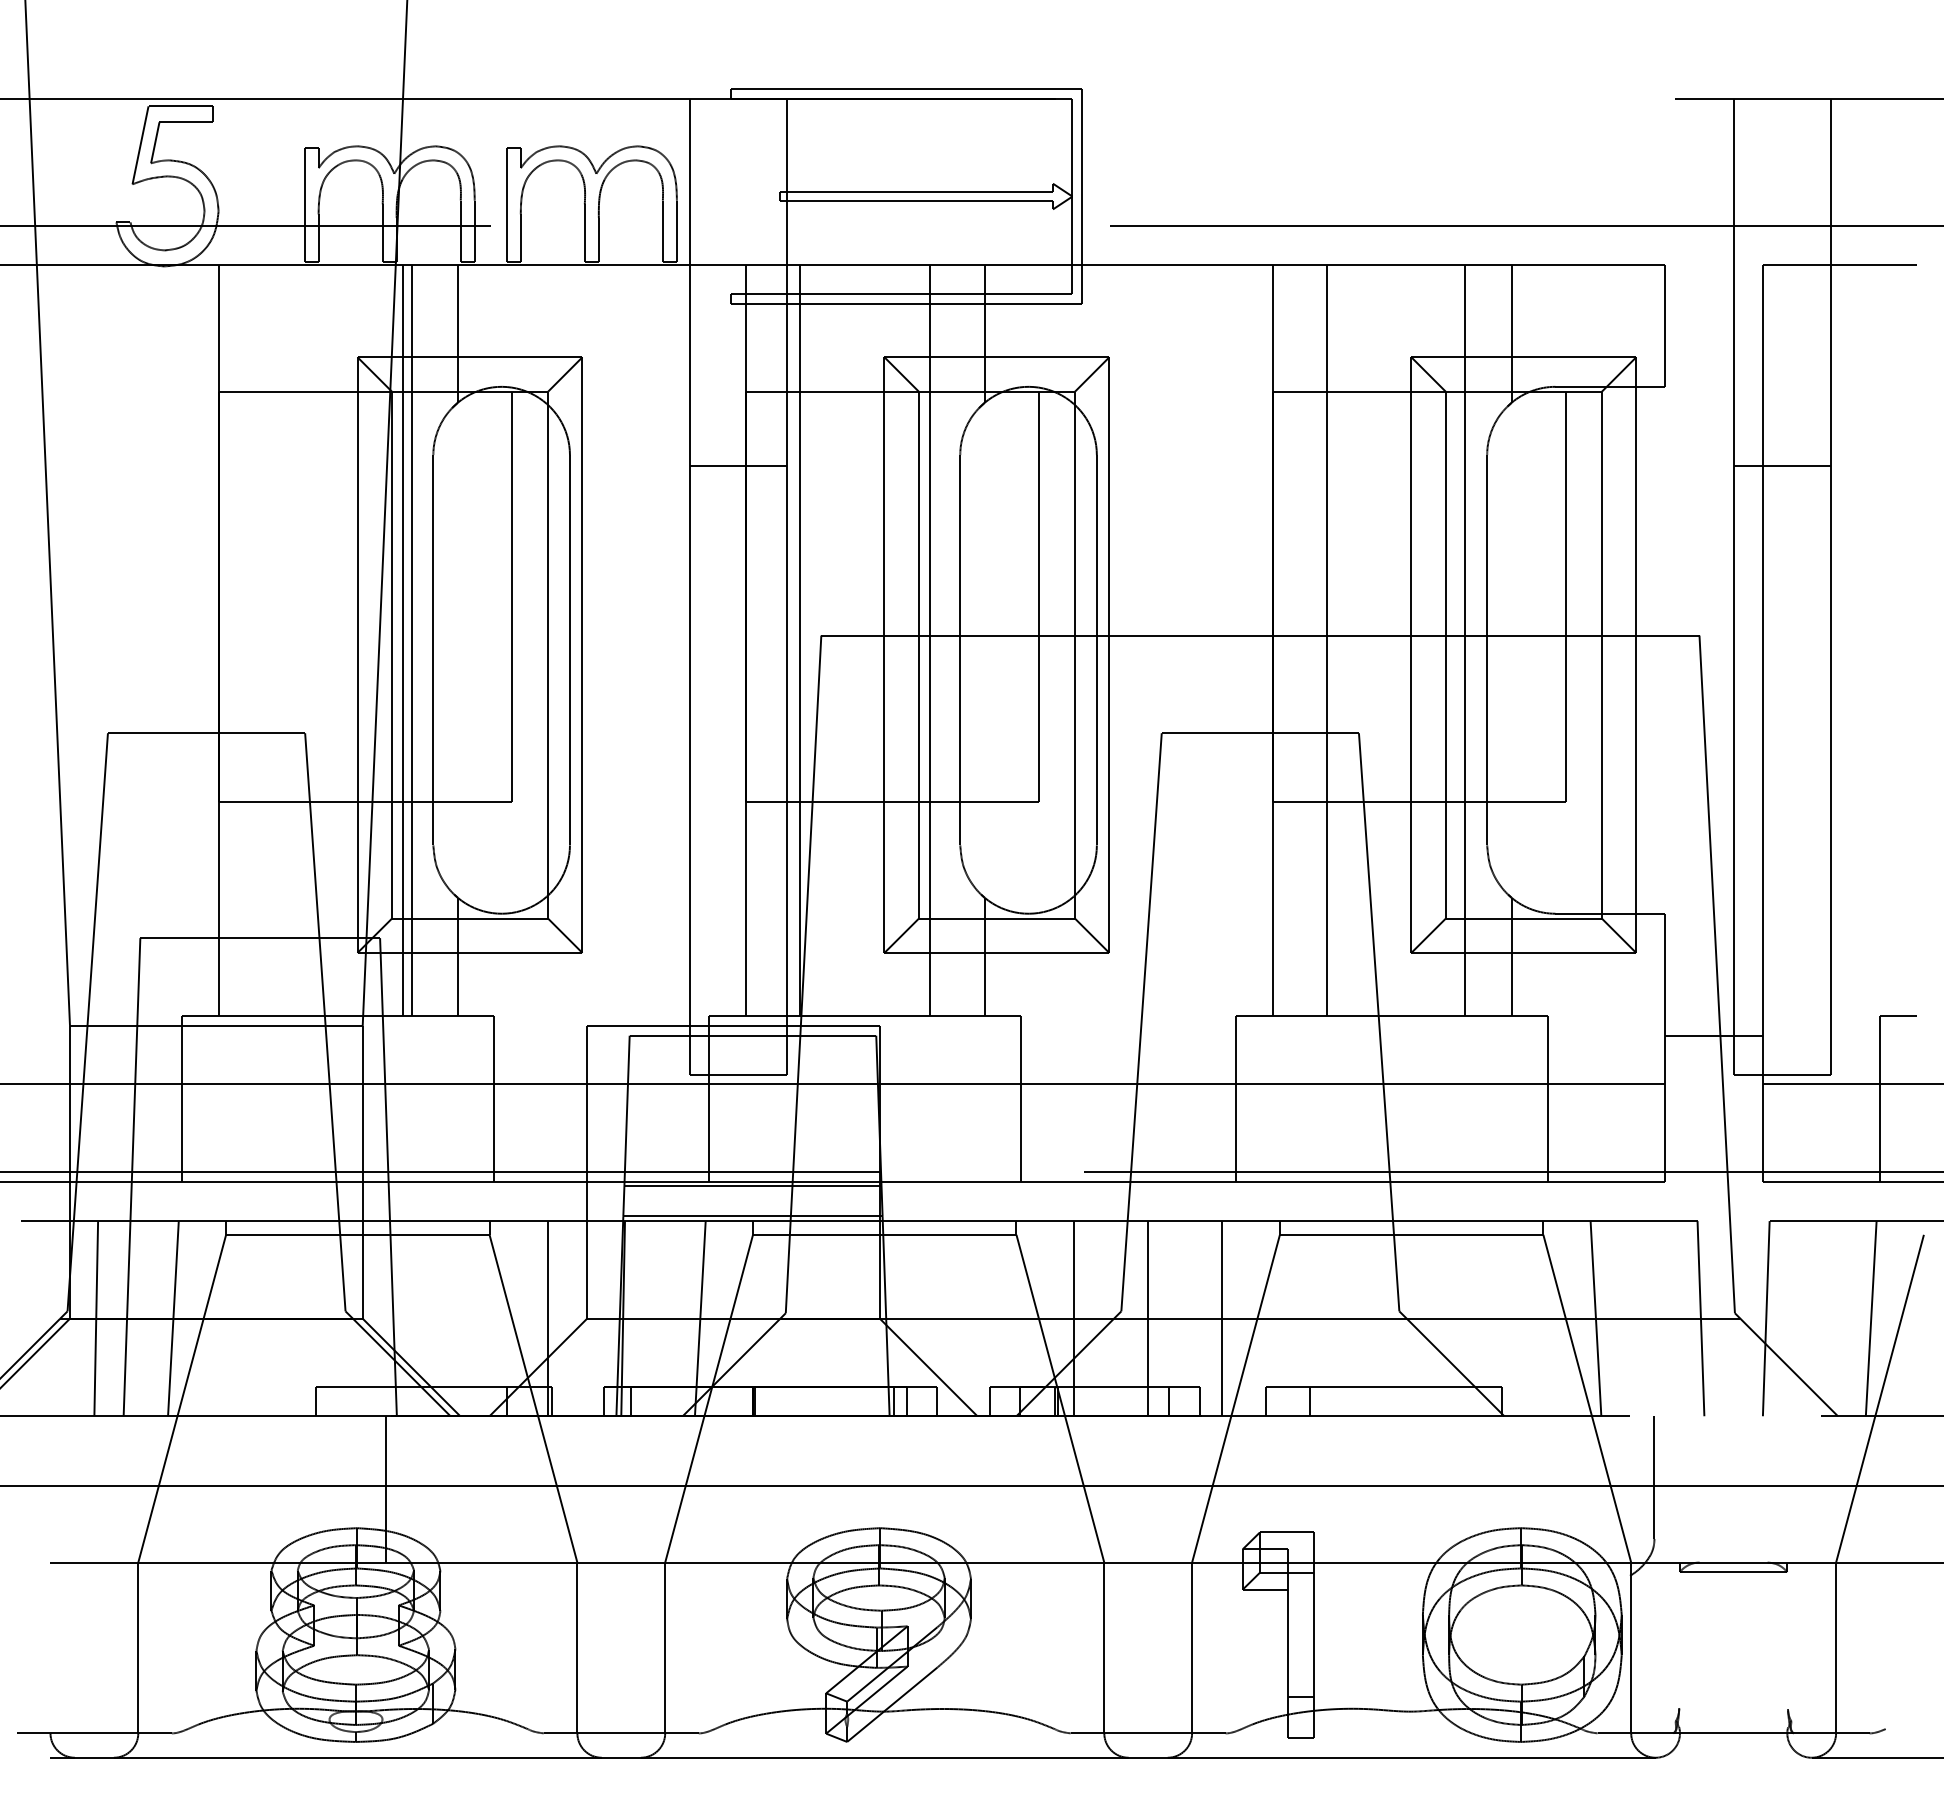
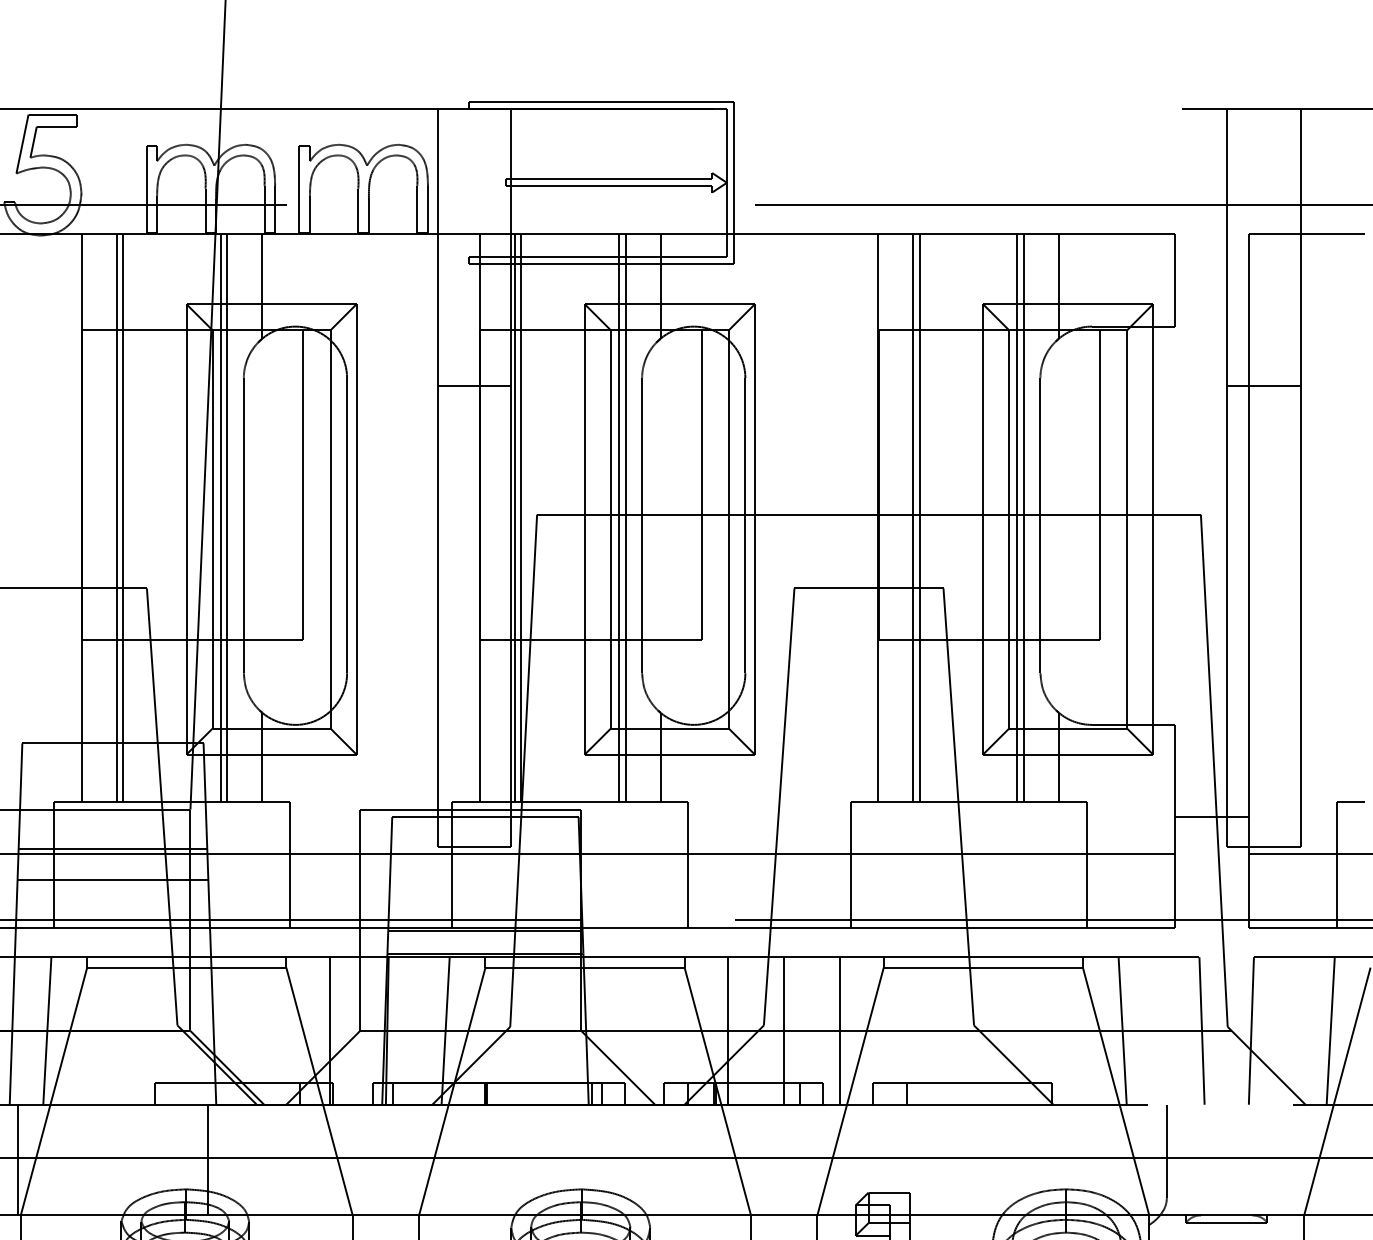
line: (265, 640) -> (116, 518), added
line: (273, 640) -> (123, 518), added
line: (792, 640) -> (515, 518), added
line: (938, 640) -> (625, 518), added
line: (1318, 640) -> (912, 518), added
line: (1456, 640) -> (1017, 518), added
line: (259, 1077) -> (112, 848), added
line: (260, 1118) -> (113, 879), added
line: (134, 1489) -> (17, 1160), added

